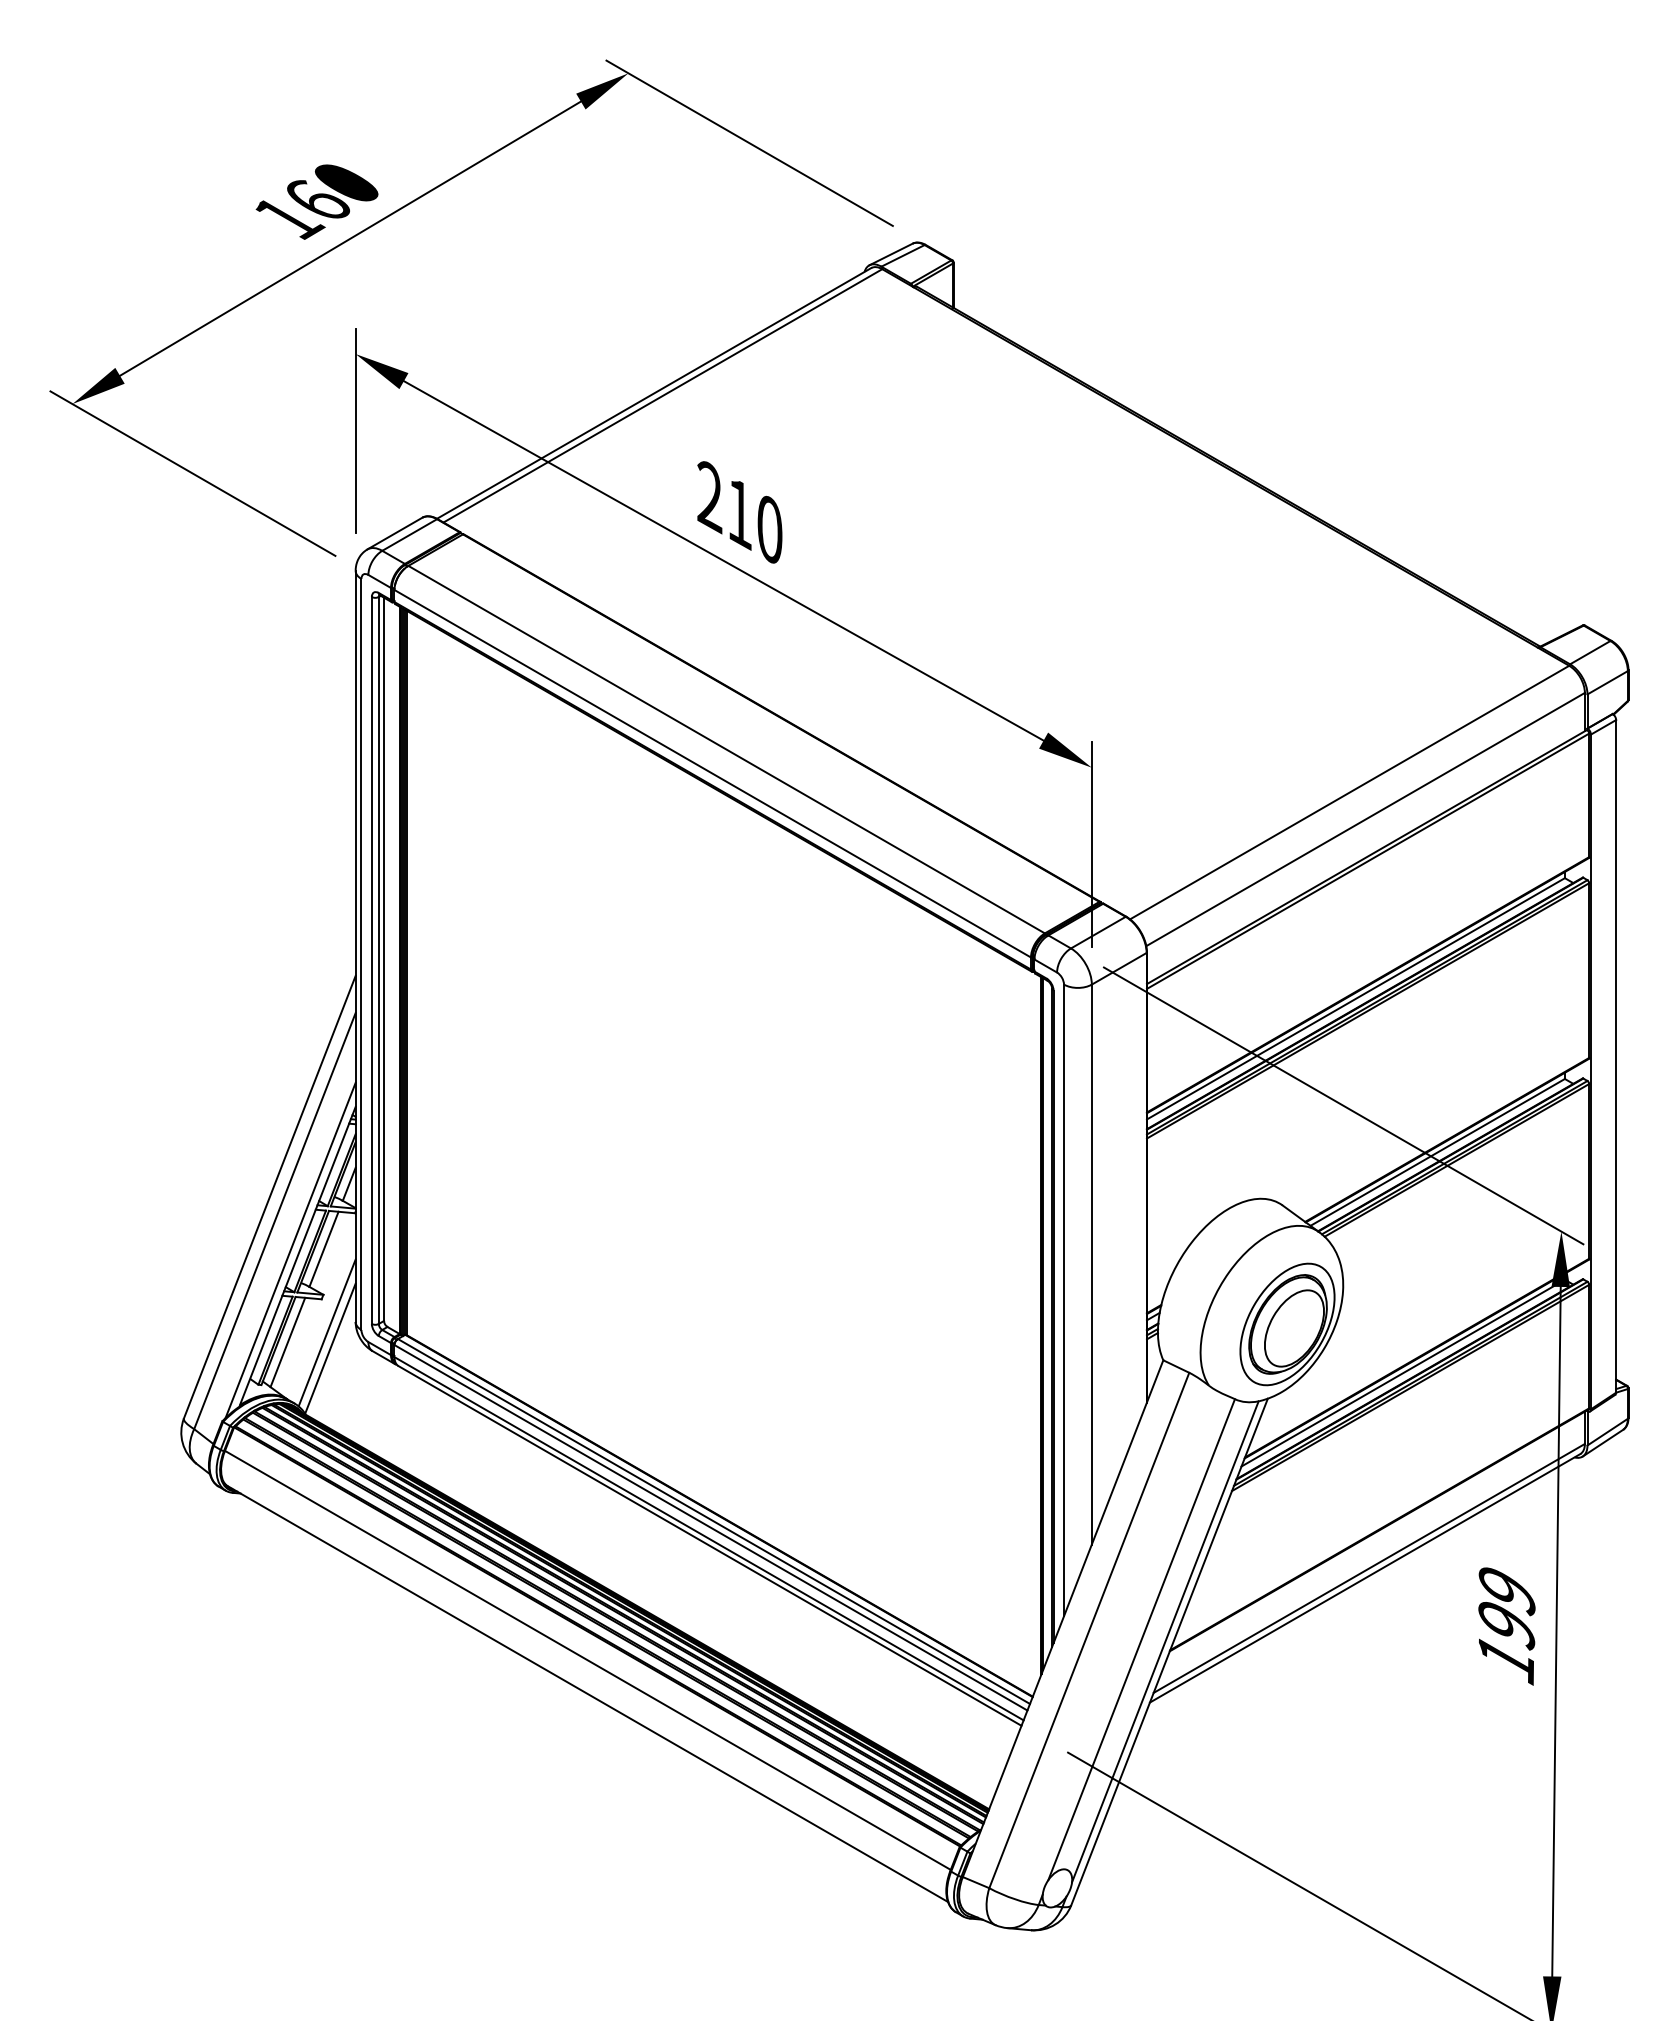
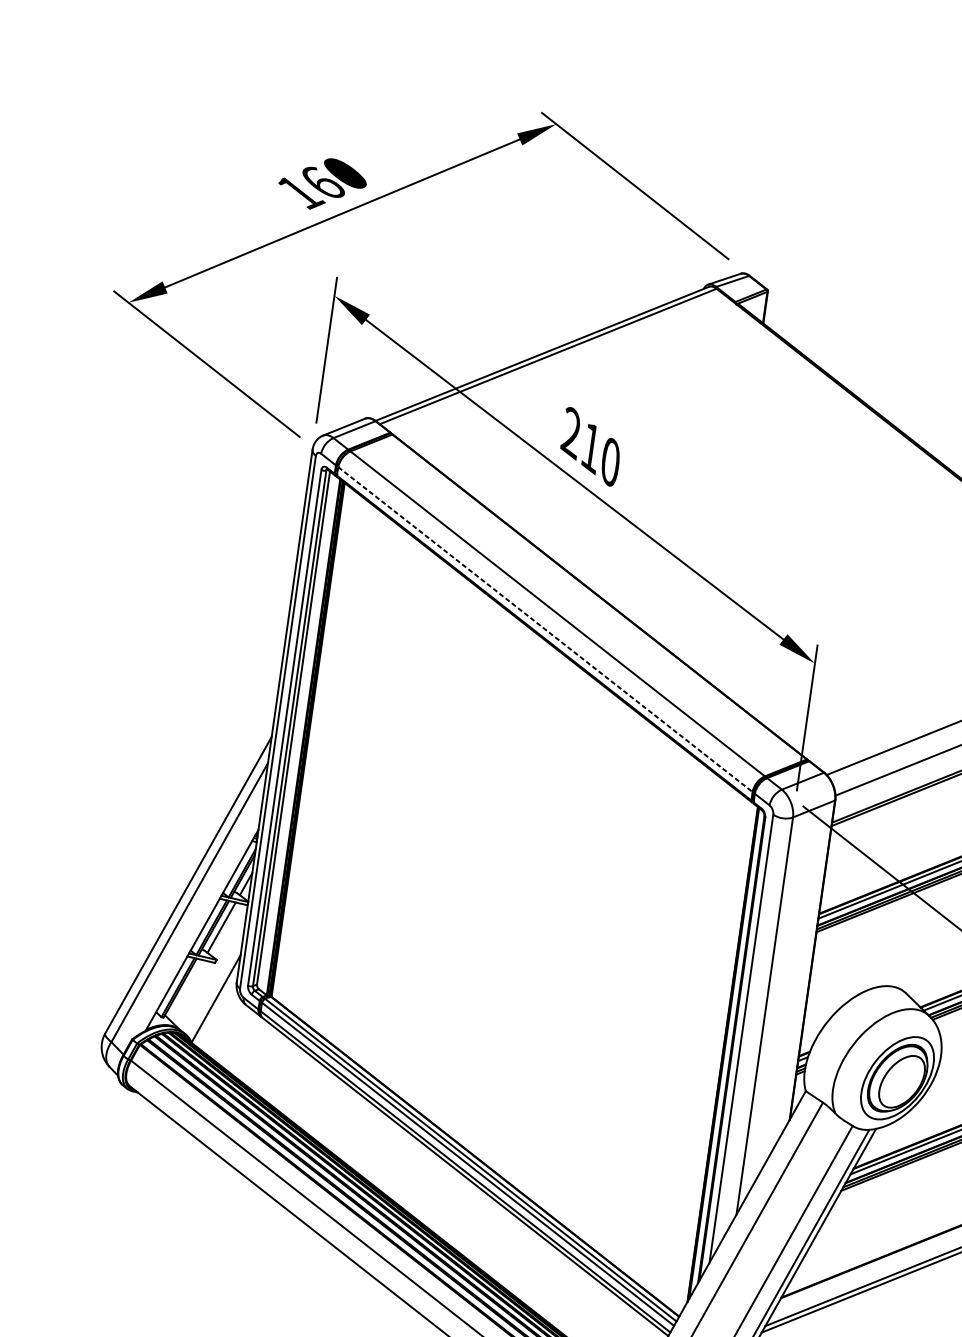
line: (713, 774) -> (545, 630), solid -> dashed
line: (290, 1250) -> (197, 925), removed
line: (326, 1332) -> (215, 986), removed
line: (287, 1342) -> (186, 990), removed

